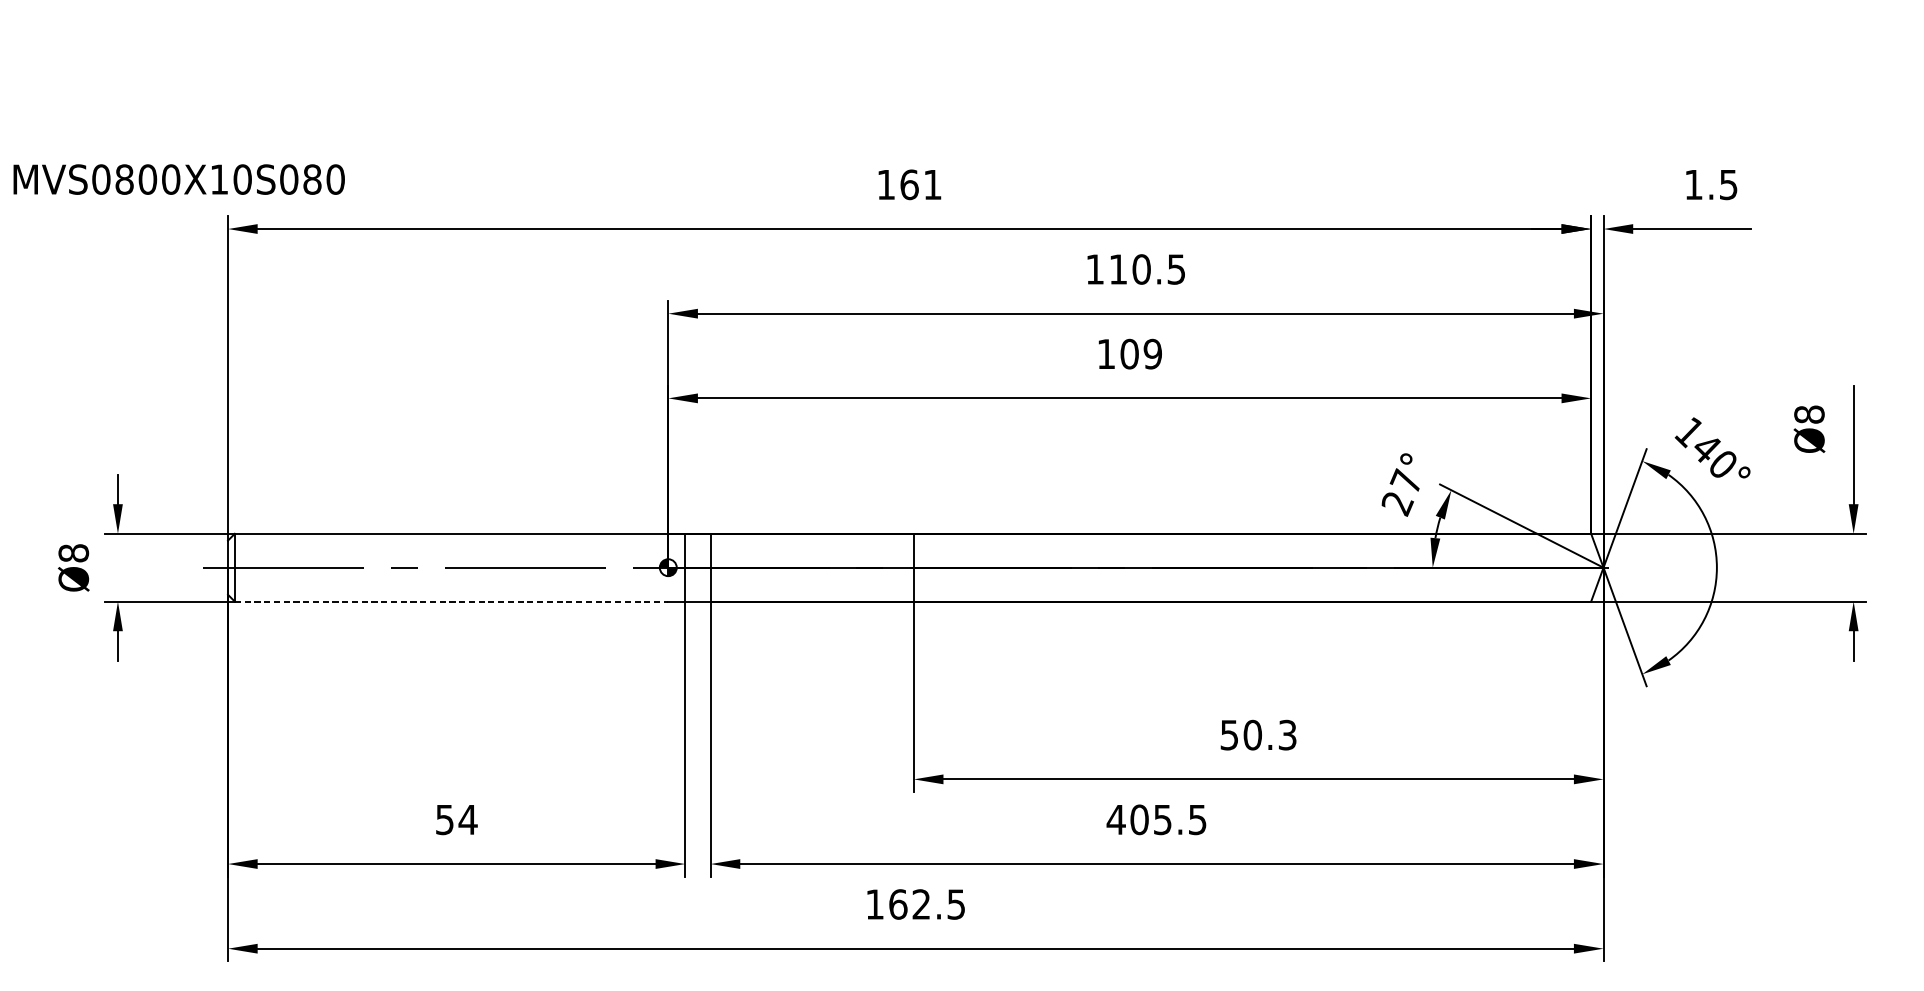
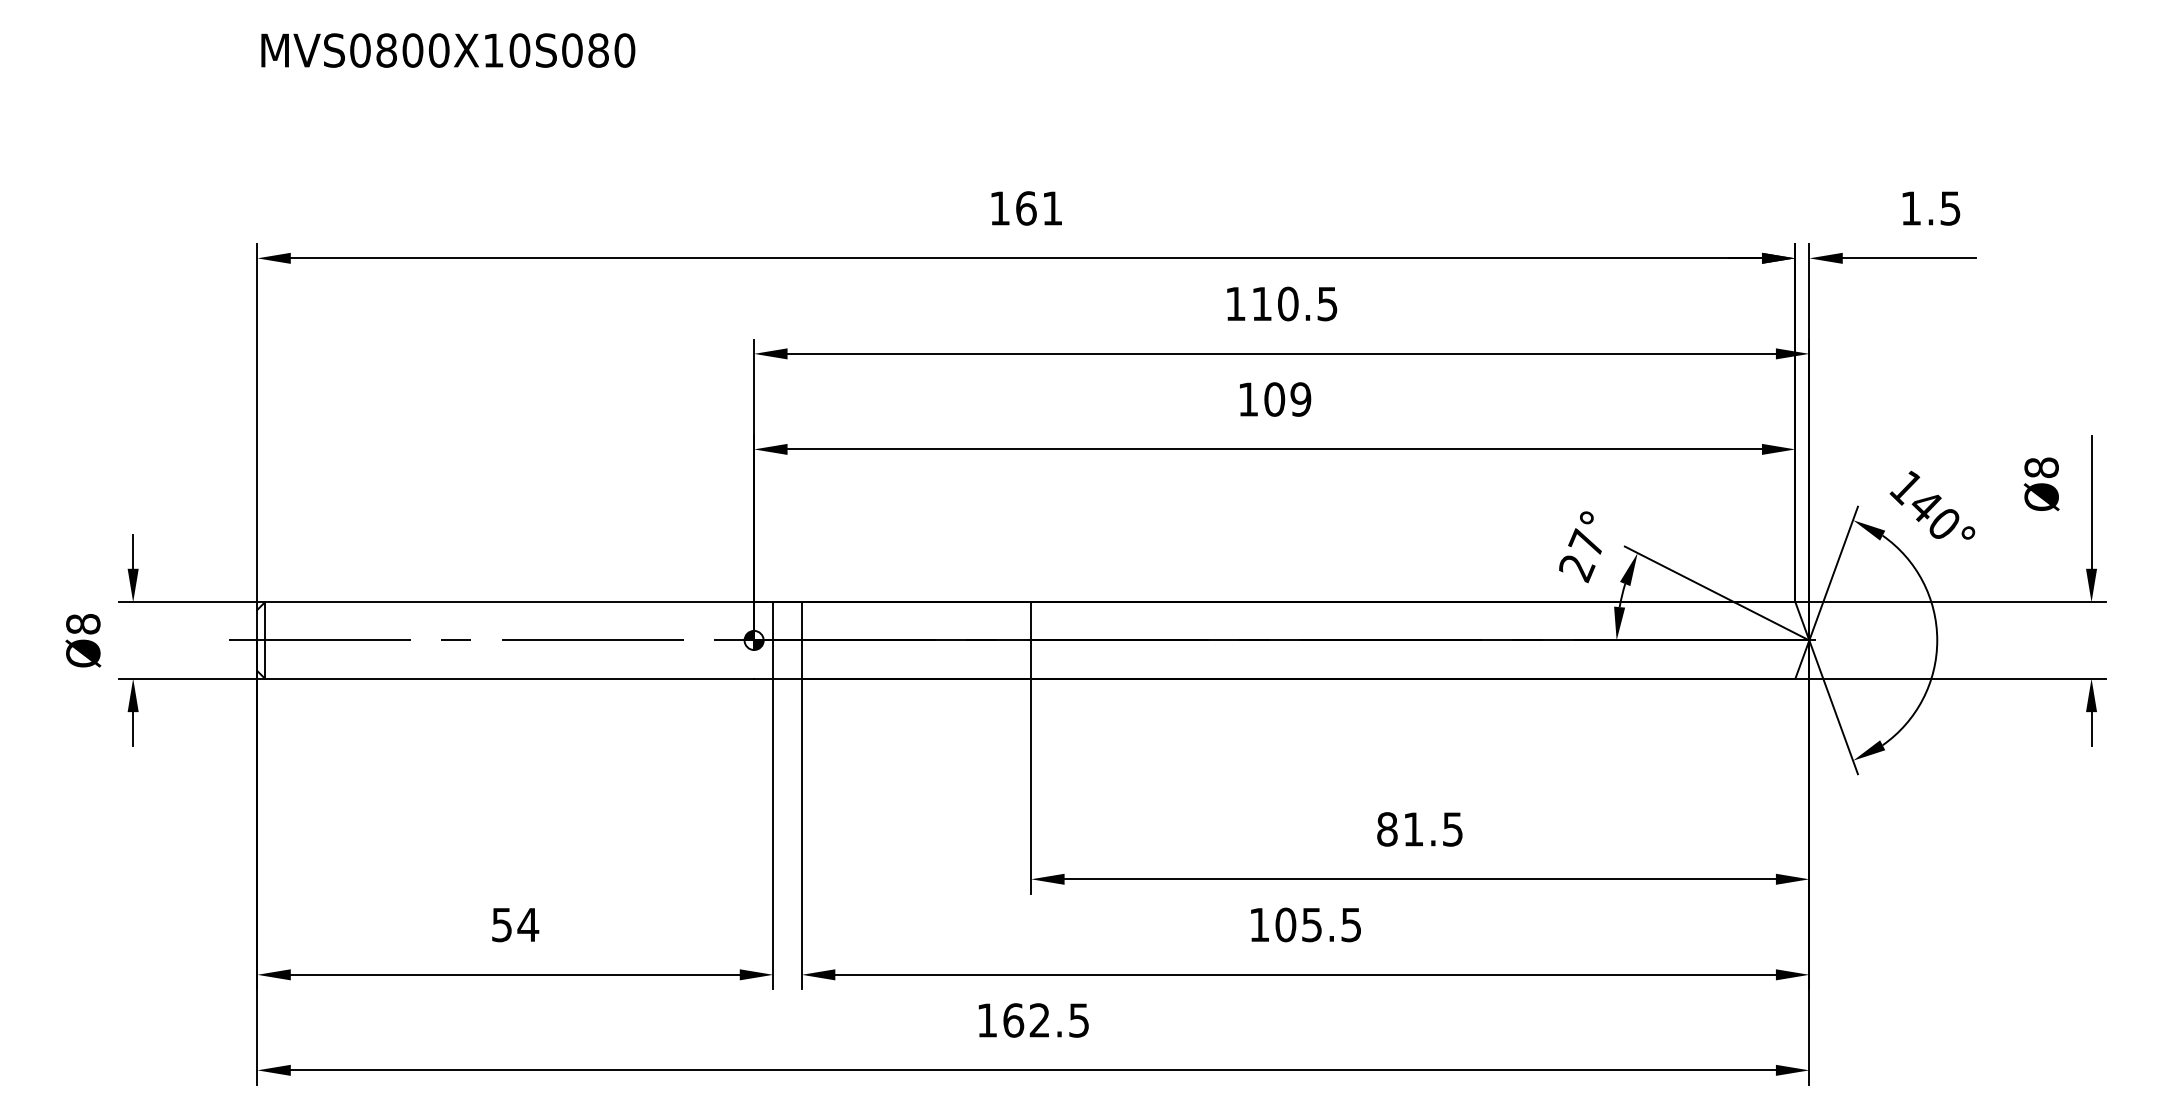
text: (179, 179) -> (448, 50), moved
line: (451, 601) -> (509, 678), dashed -> solid
text: (1258, 735) -> (1419, 829), 50.3 -> 81.5
text: (1116, 819) -> (1259, 924), 405.5 -> 105.5

